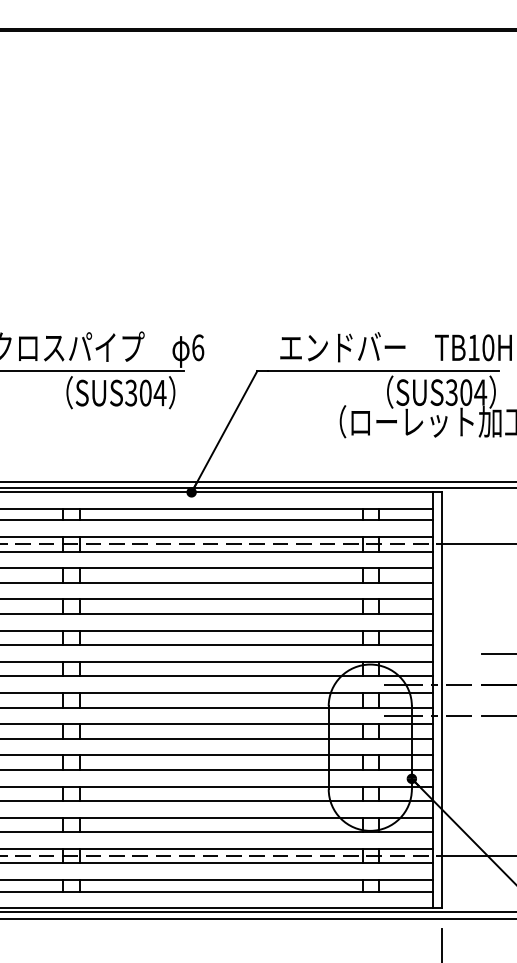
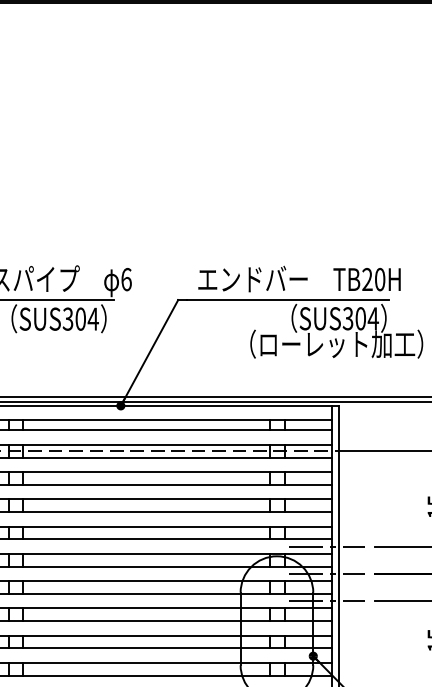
text: (473, 347) -> (367, 279), TB10H -> TB20H
line: (427, 653) -> (326, 546), added

